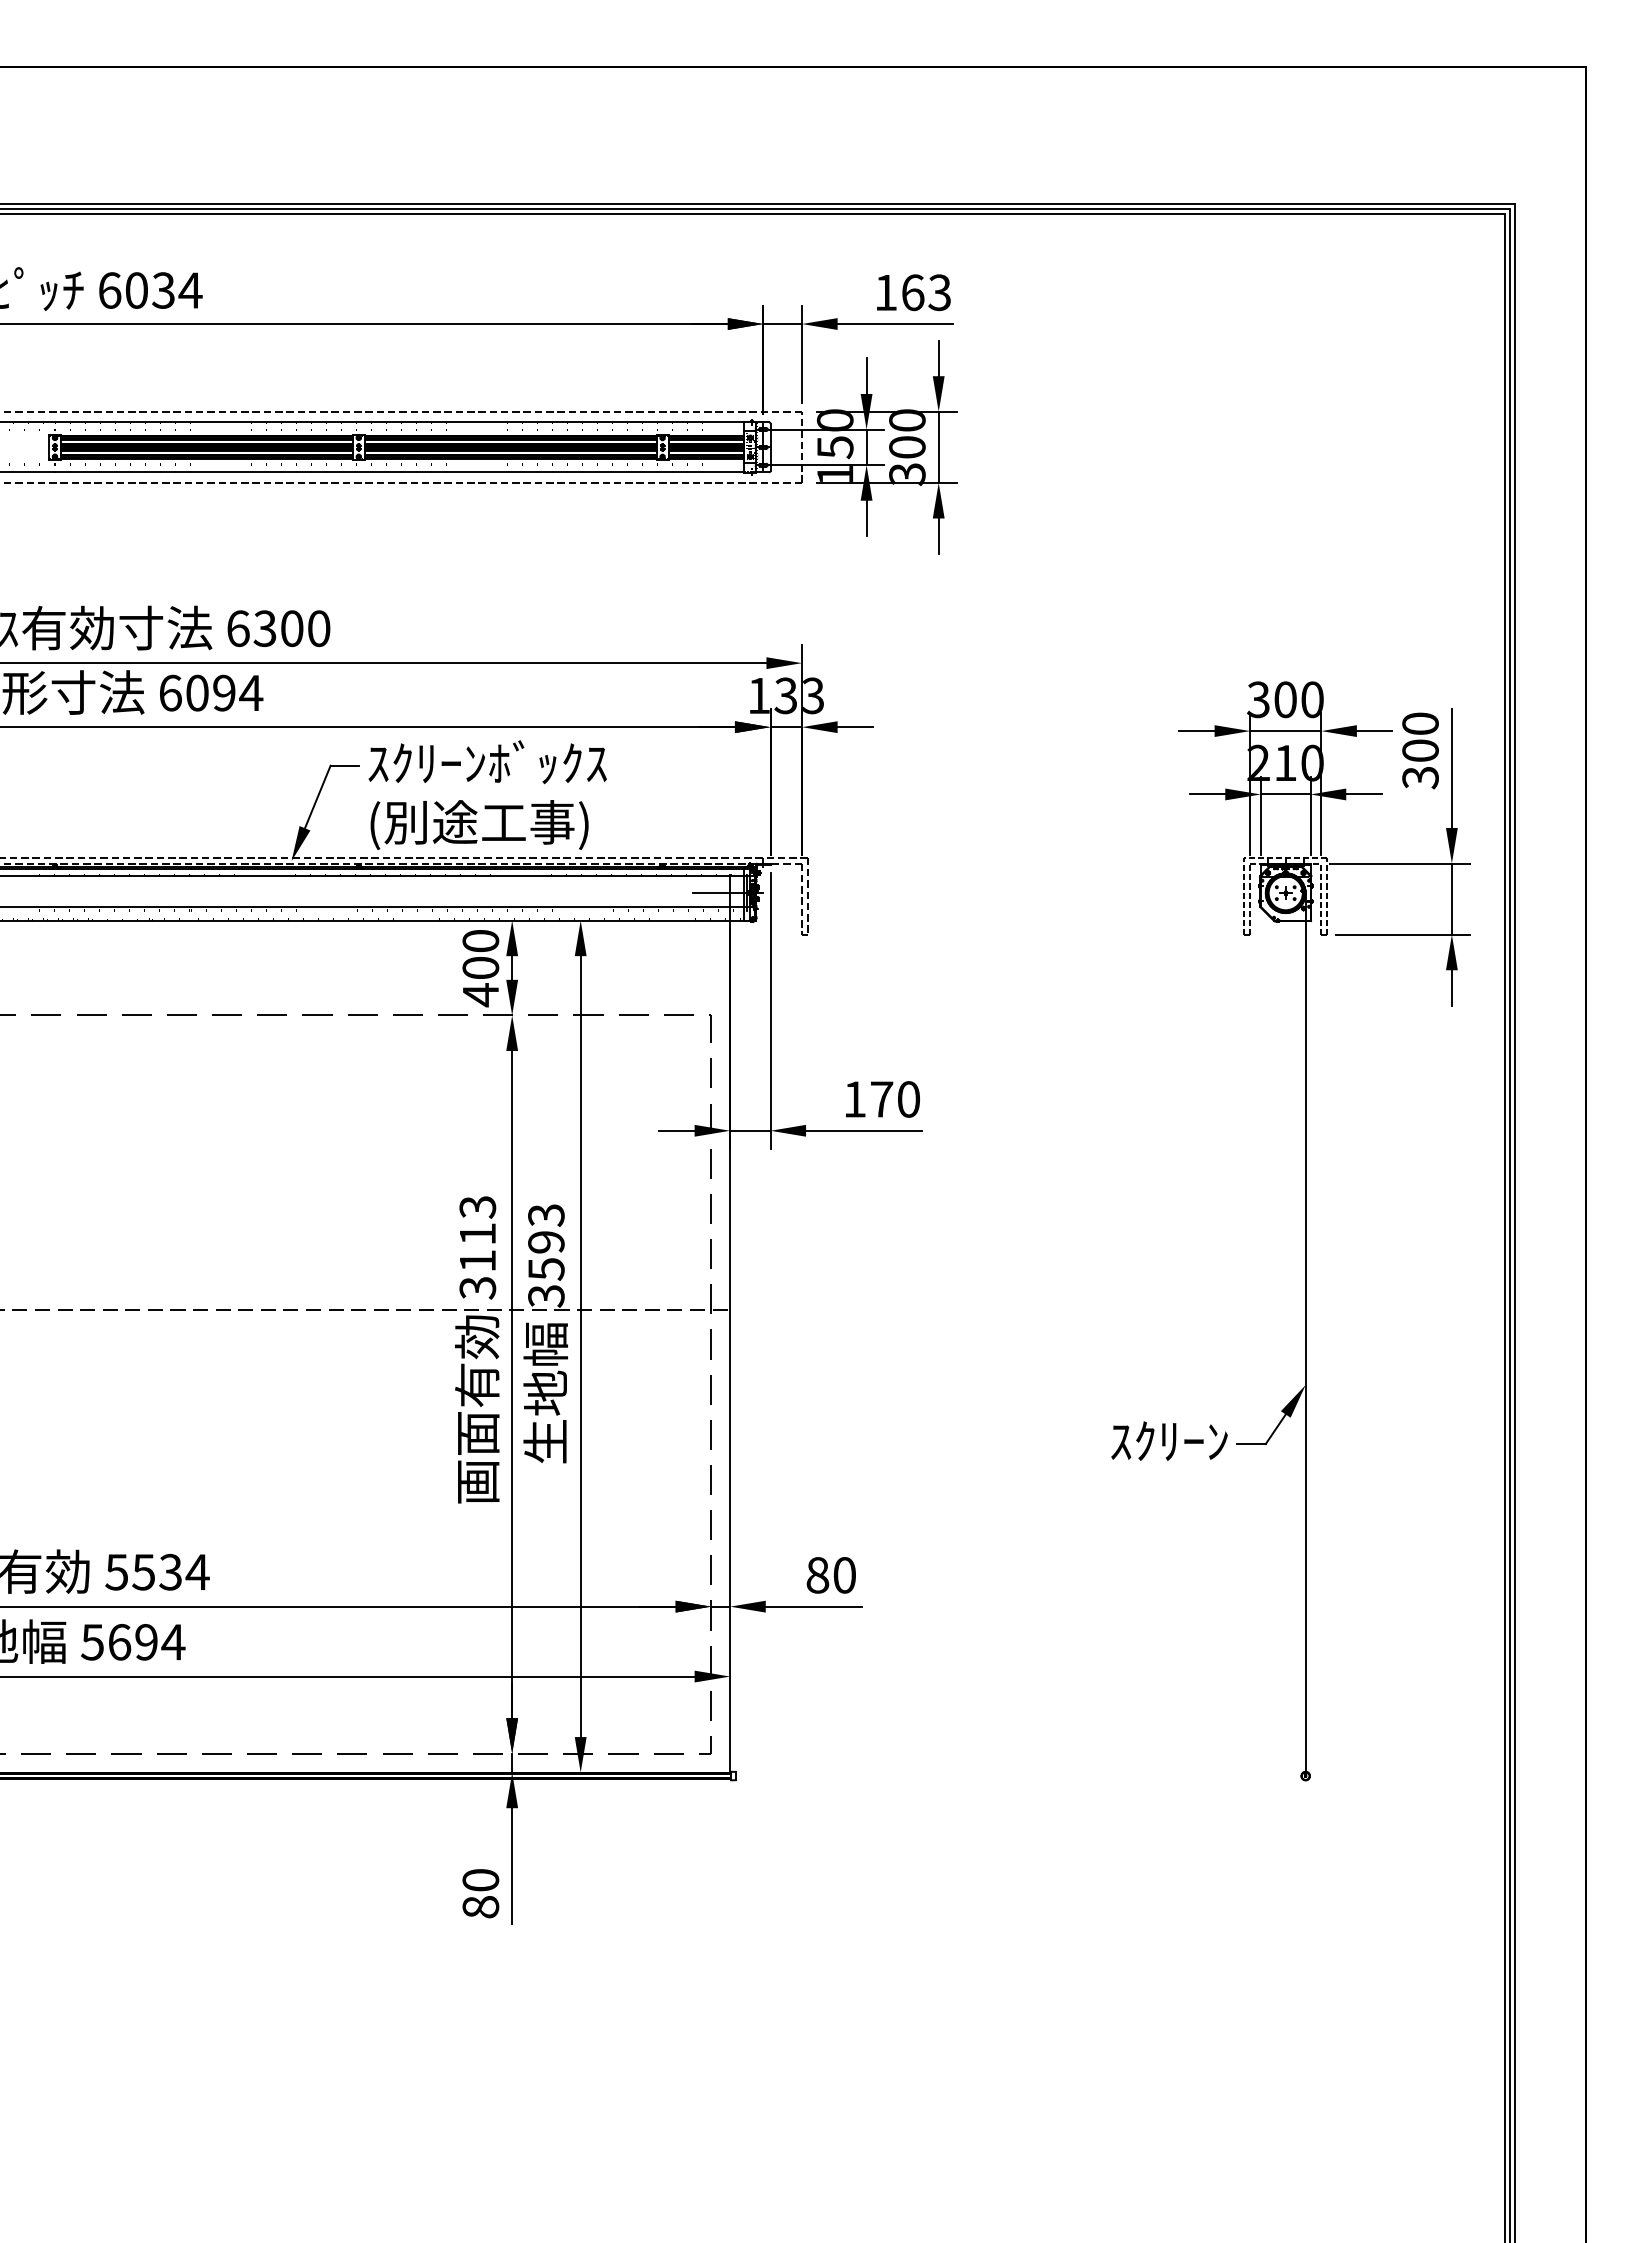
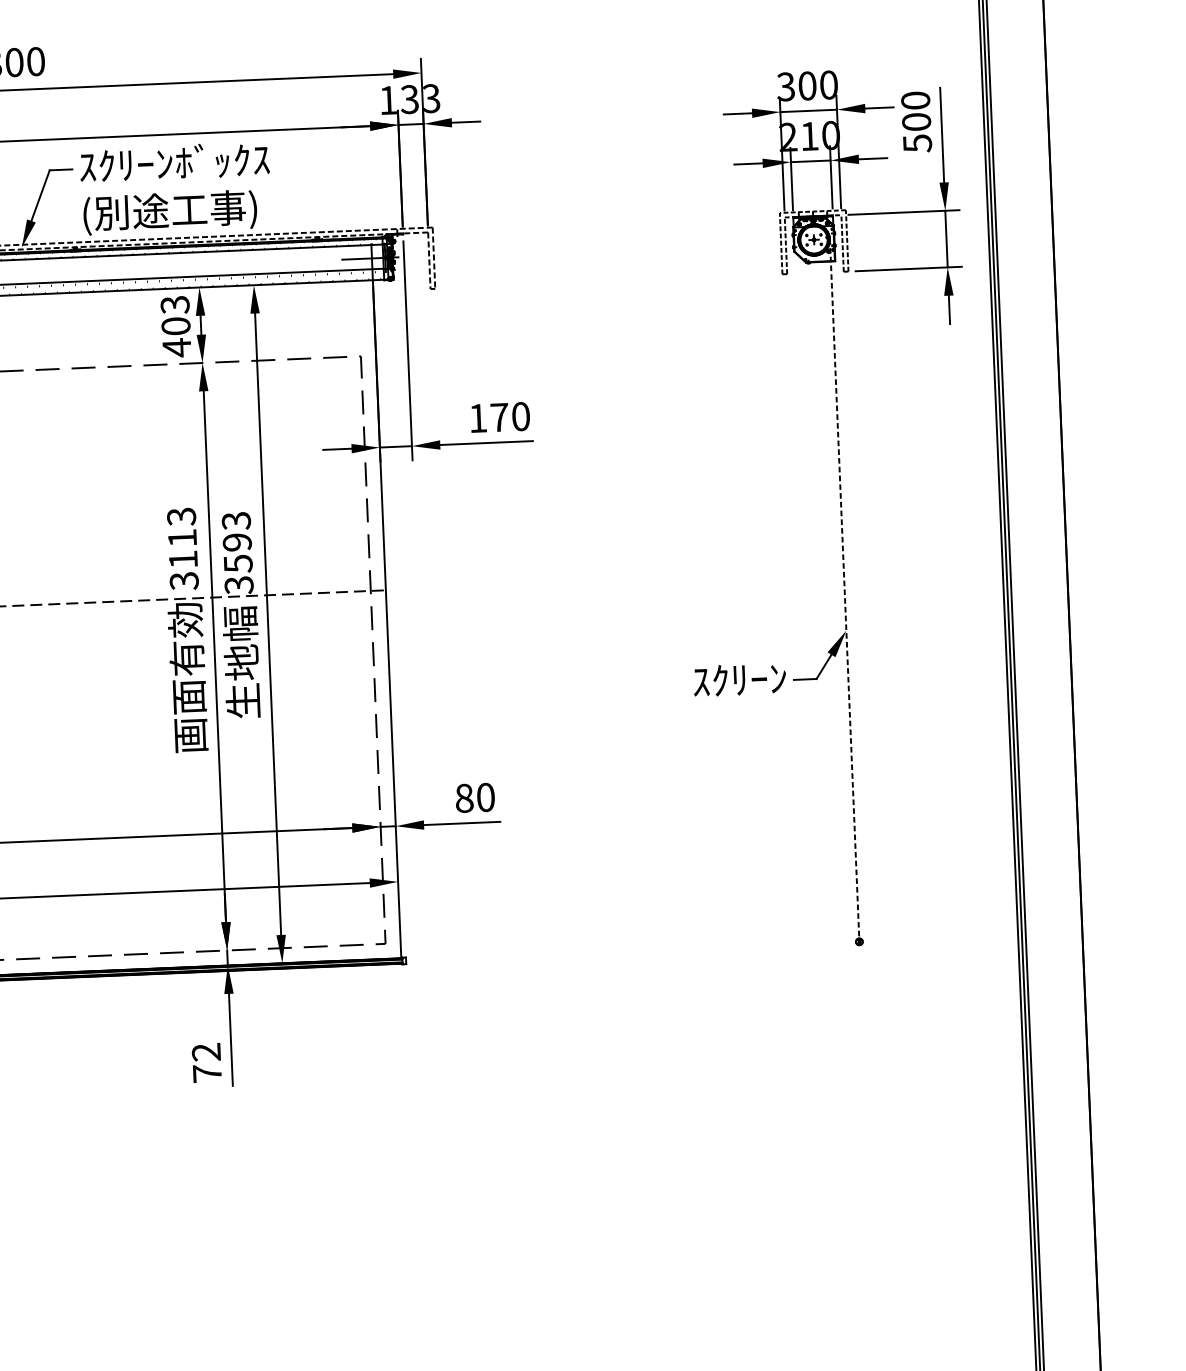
text: (1420, 777) -> (917, 143), 300 -> 500
text: (480, 941) -> (174, 305), 400 -> 403
line: (1305, 1333) -> (844, 589), solid -> dashed
text: (480, 1893) -> (206, 1062), 80 -> 72

